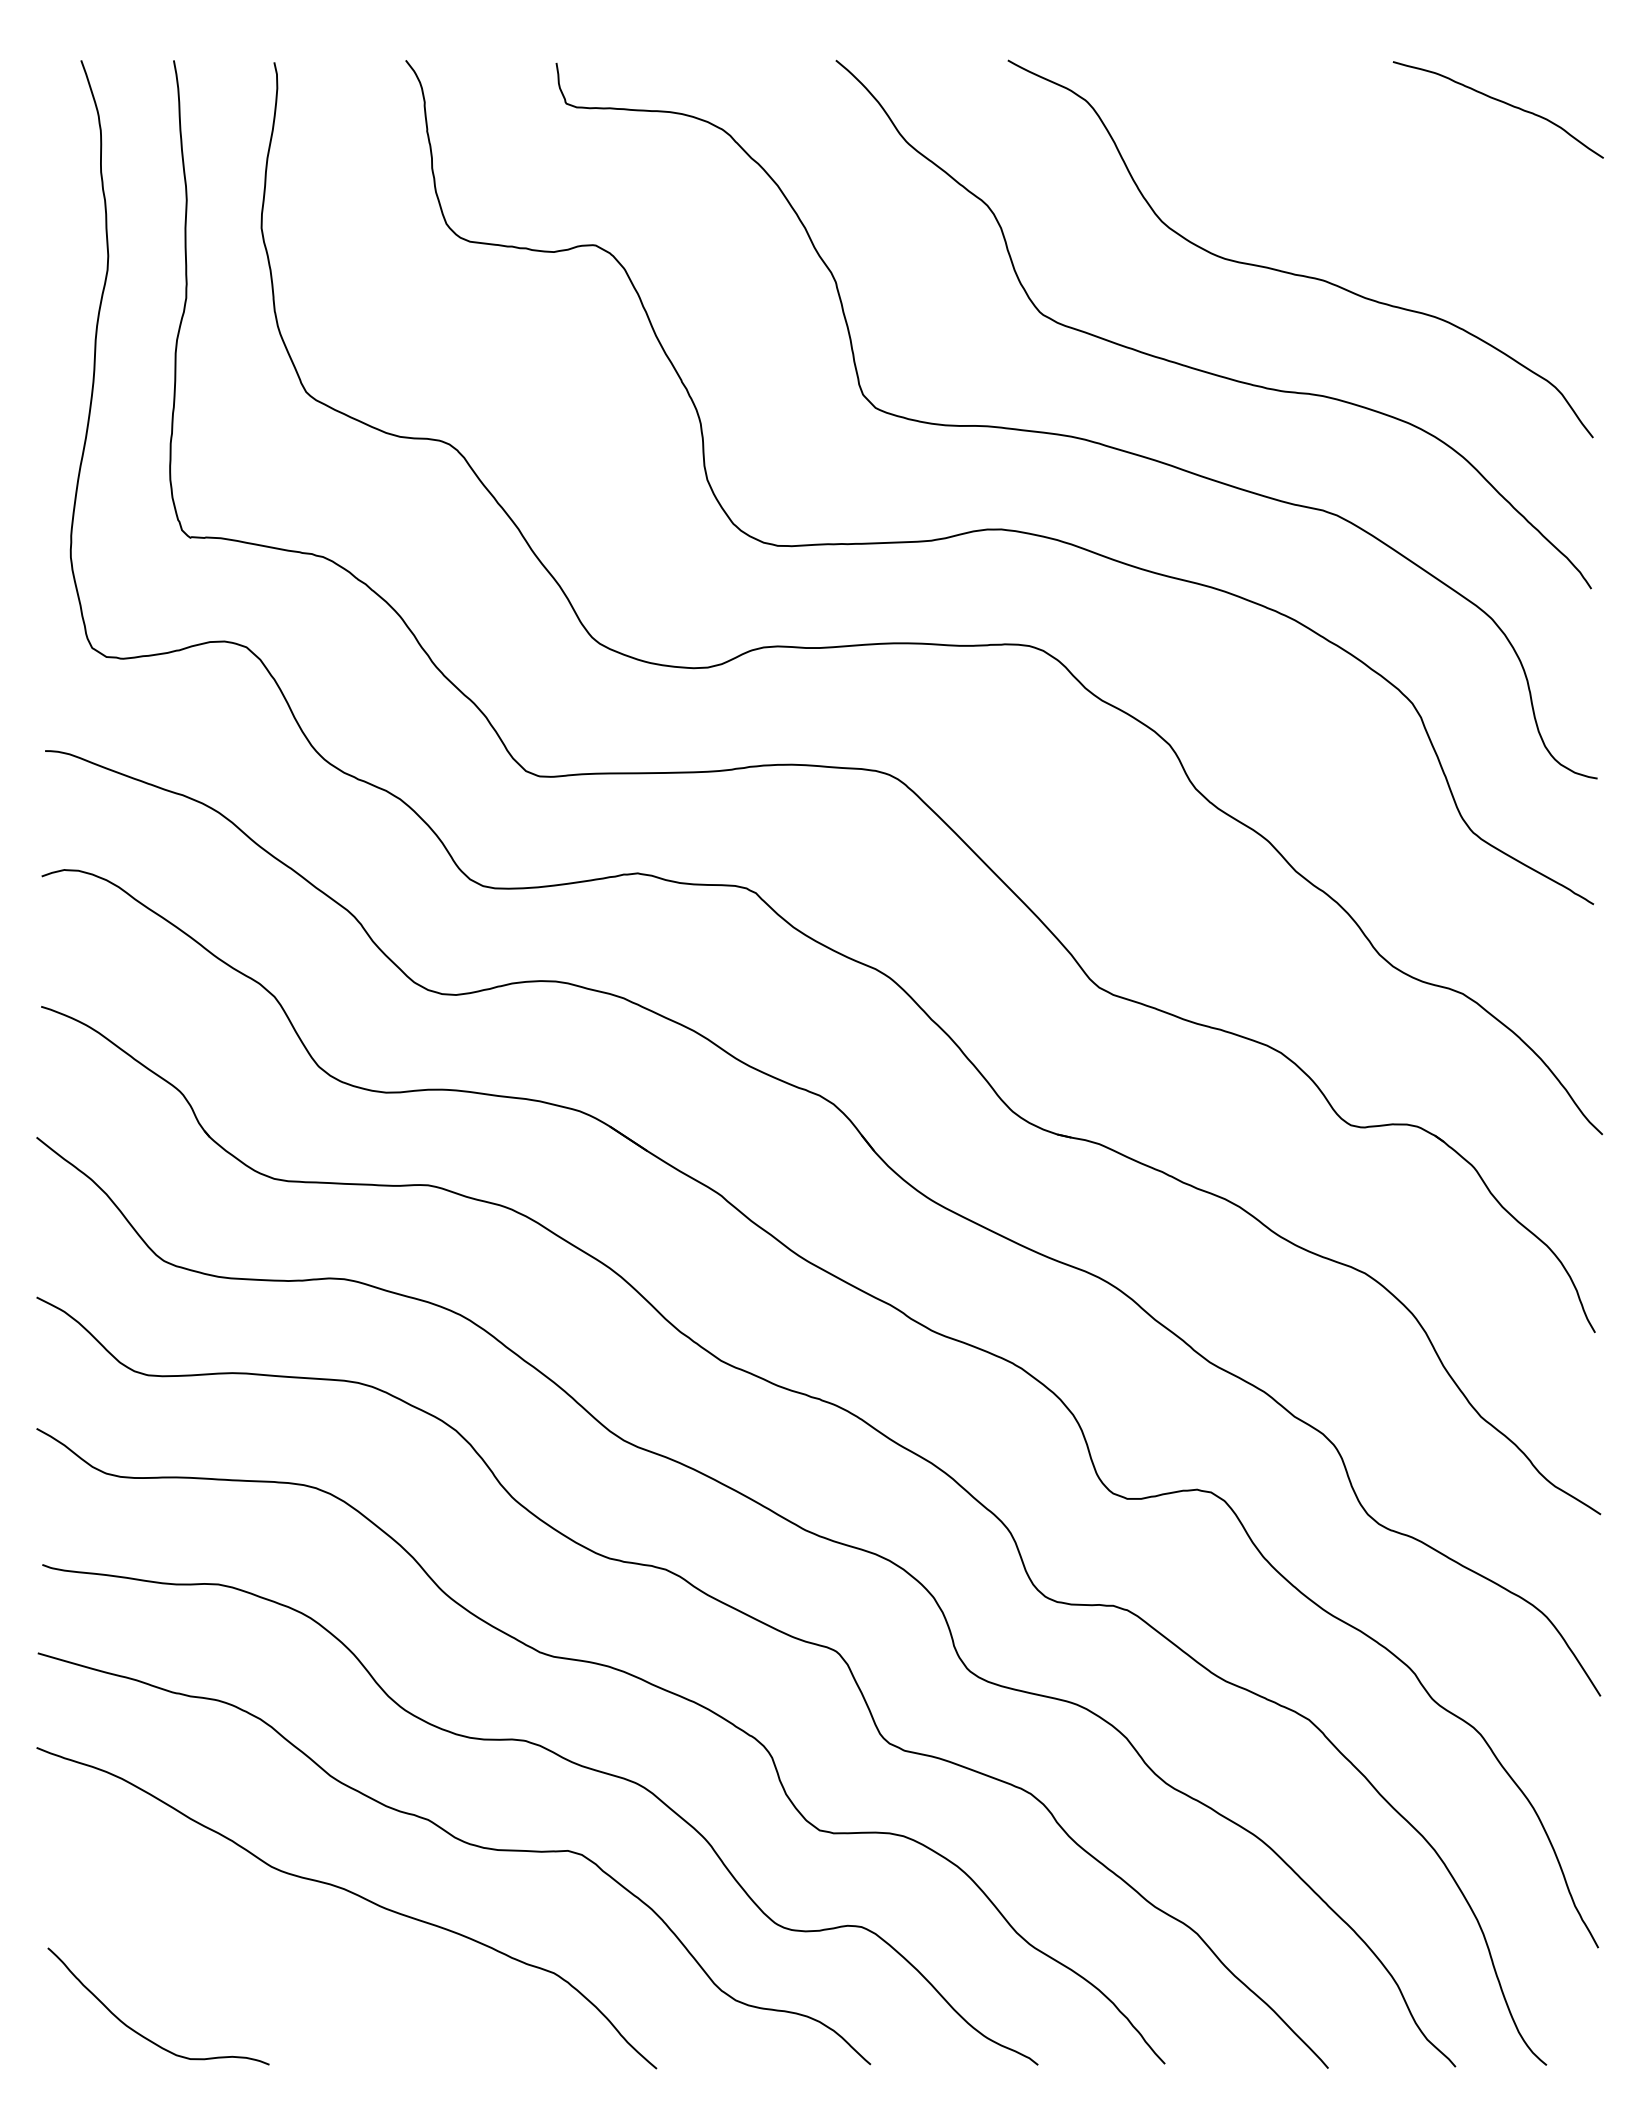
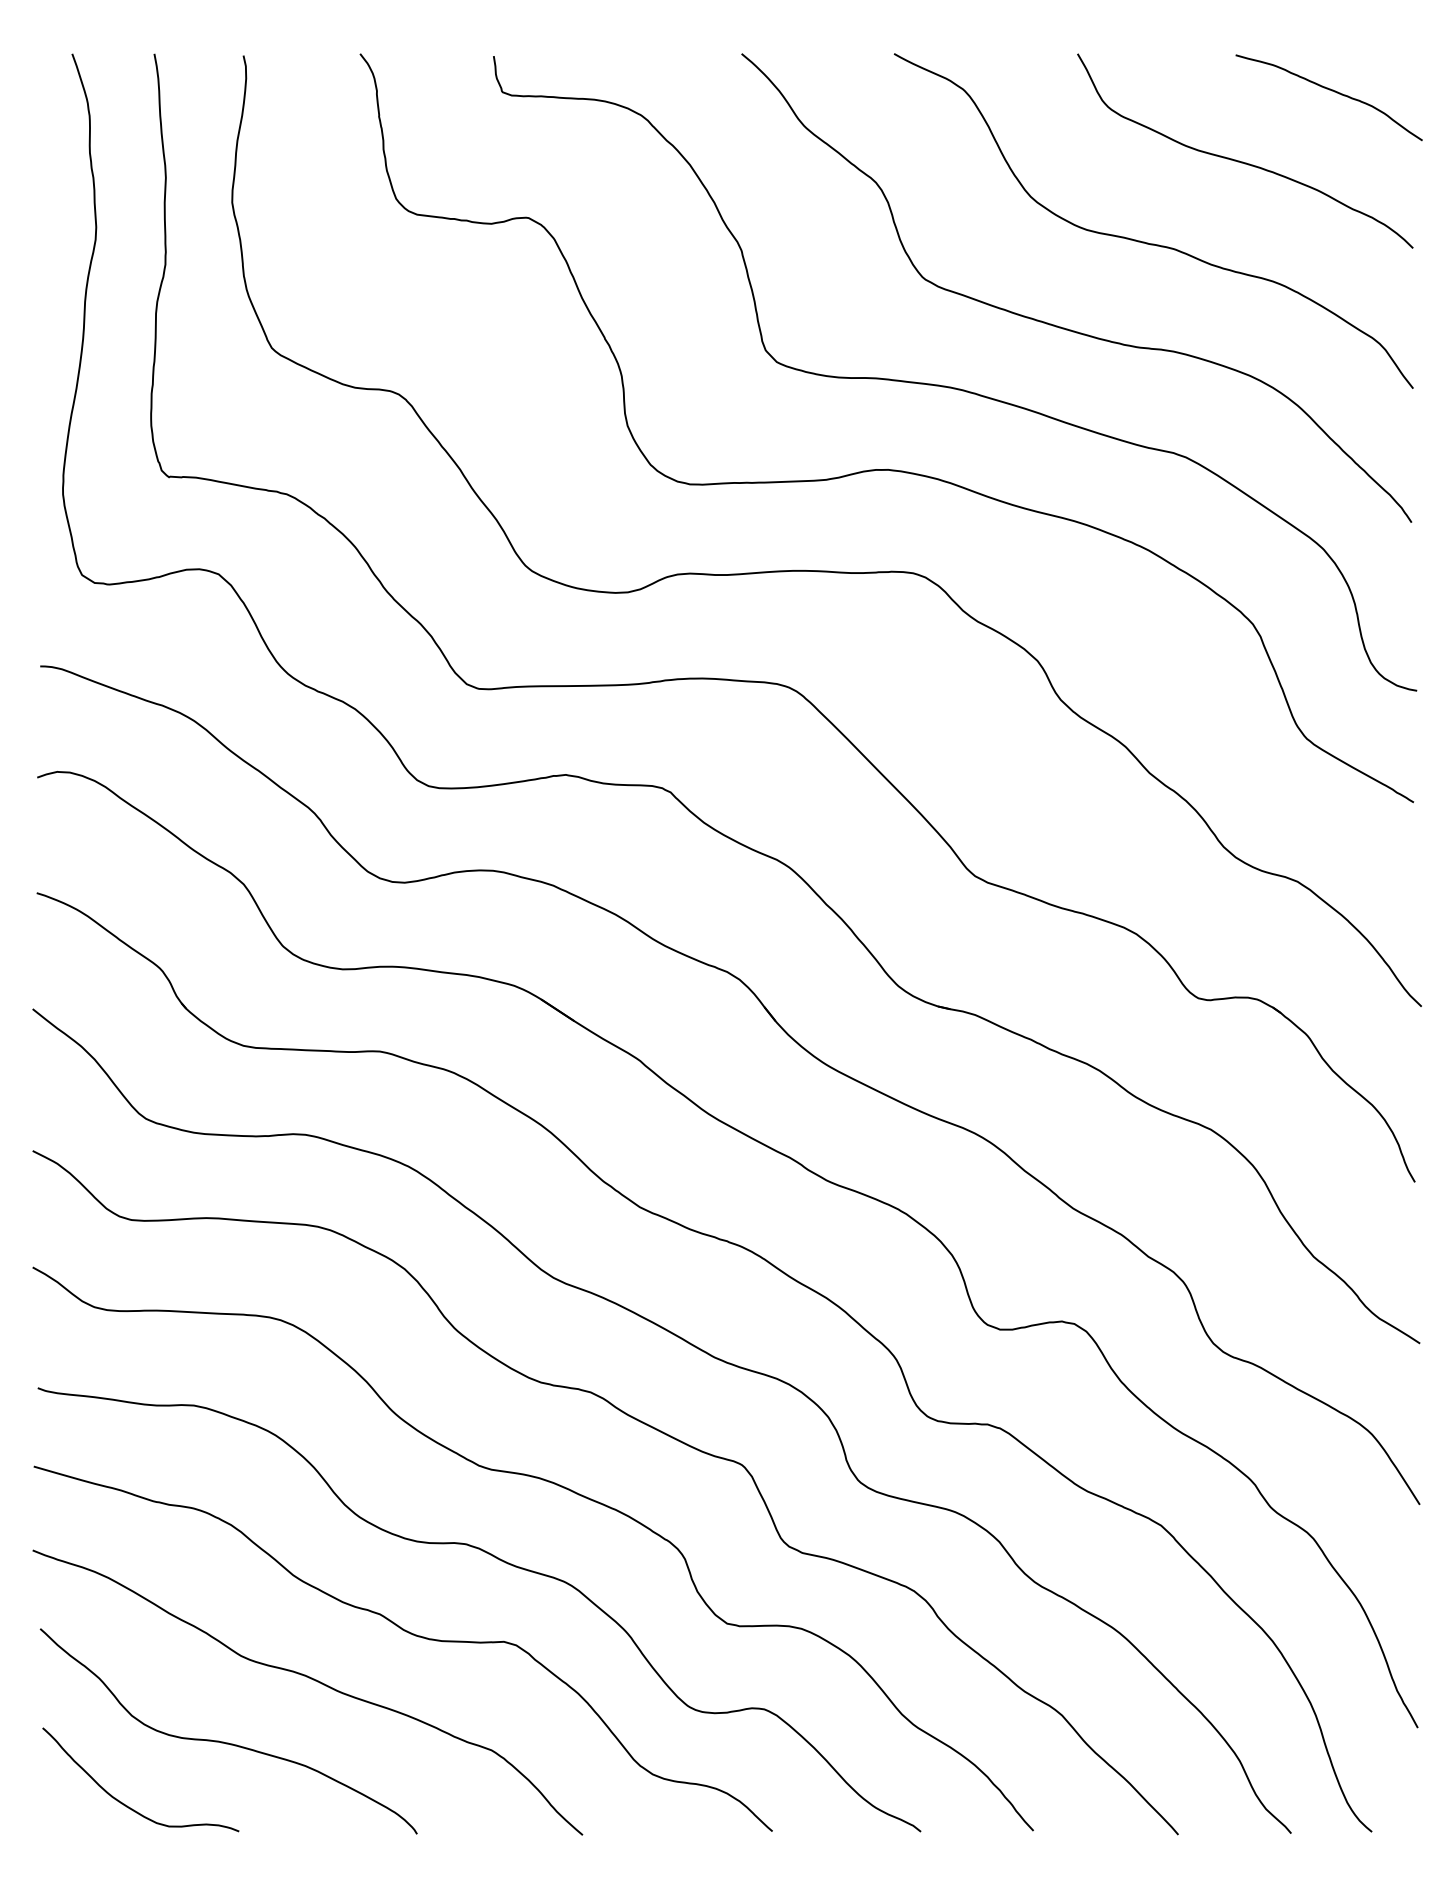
curve: (1399, 181) -> (1241, 161), added
curve: (252, 1963) -> (224, 1741), added

